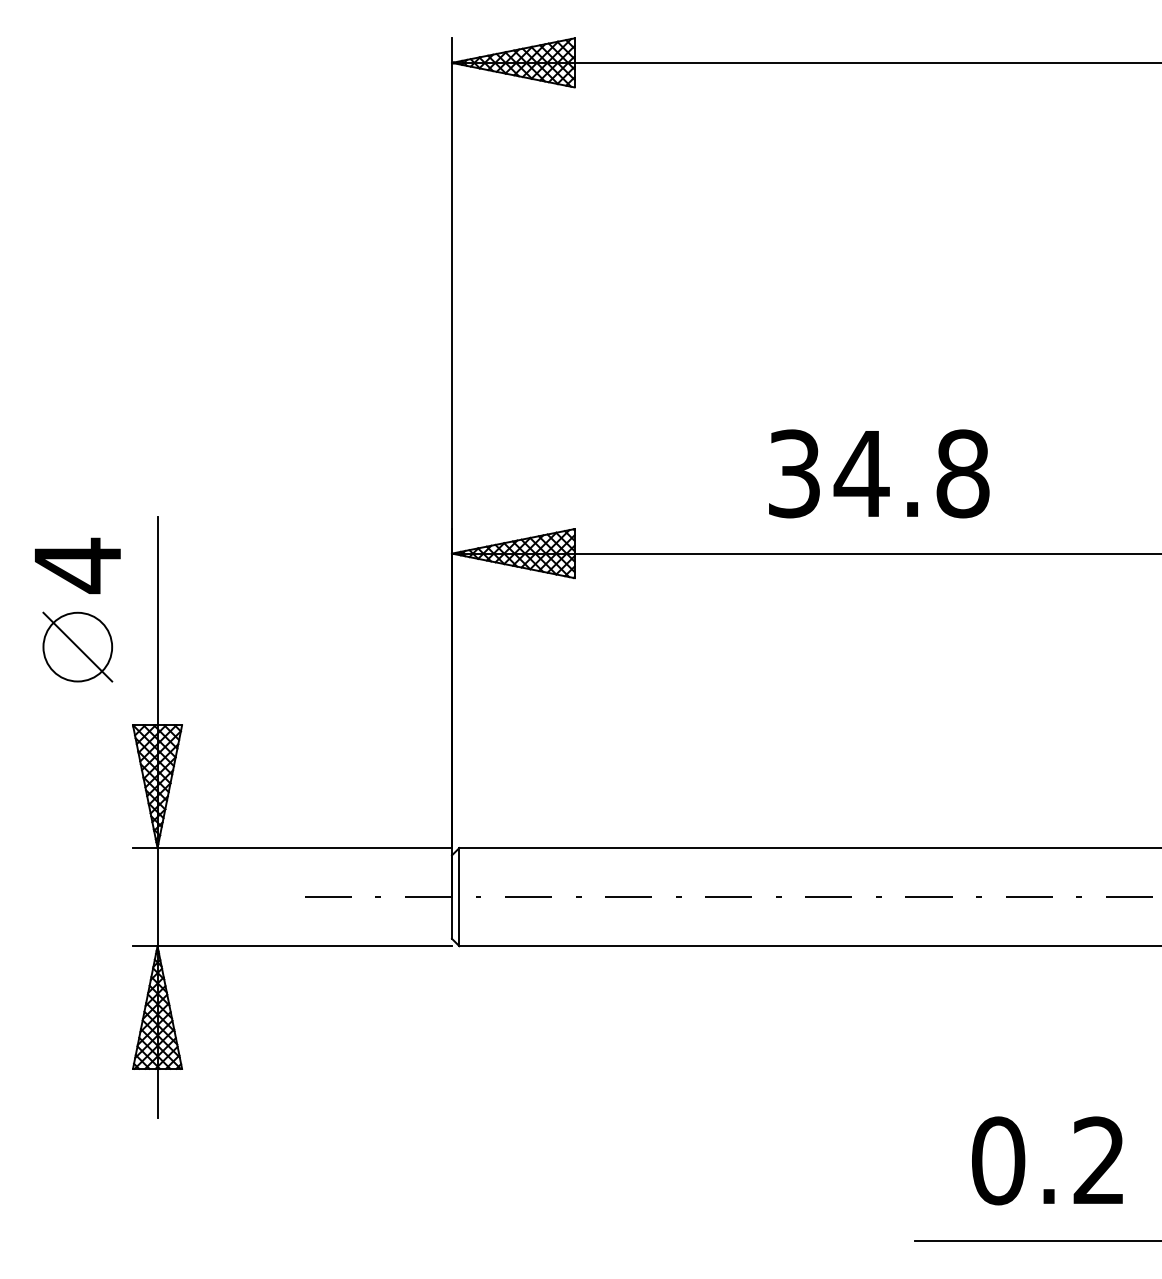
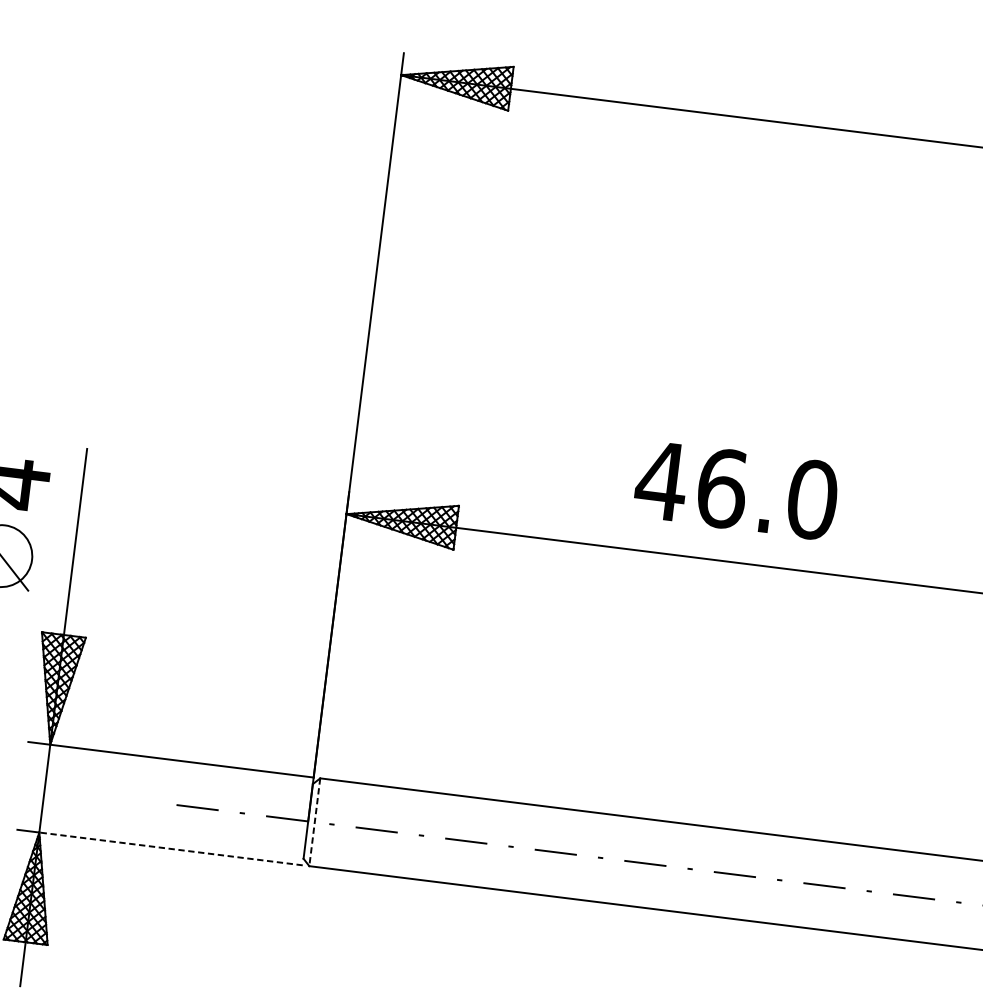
text: (877, 473) -> (736, 489), 34.8 -> 46.0
line: (459, 897) -> (314, 822), solid -> dashed
line: (304, 946) -> (170, 849), solid -> dashed

